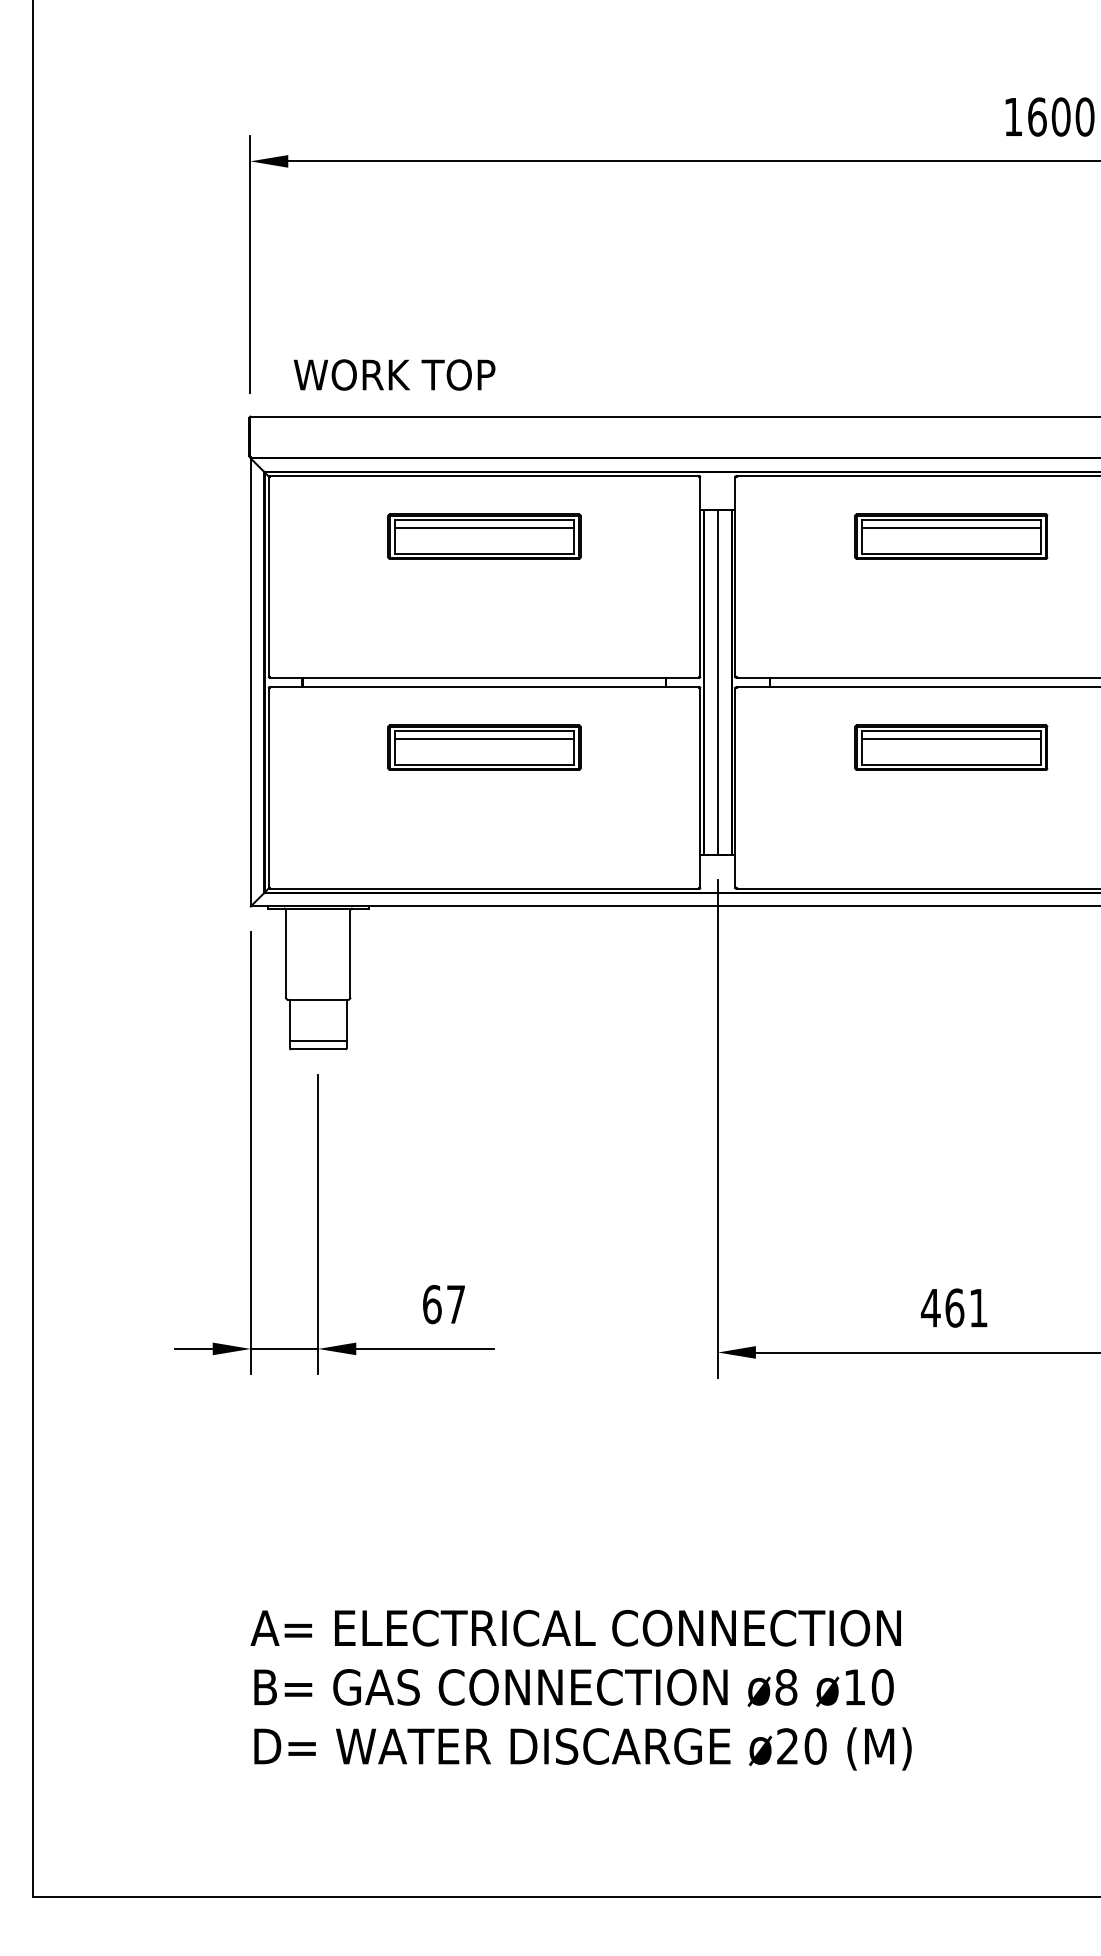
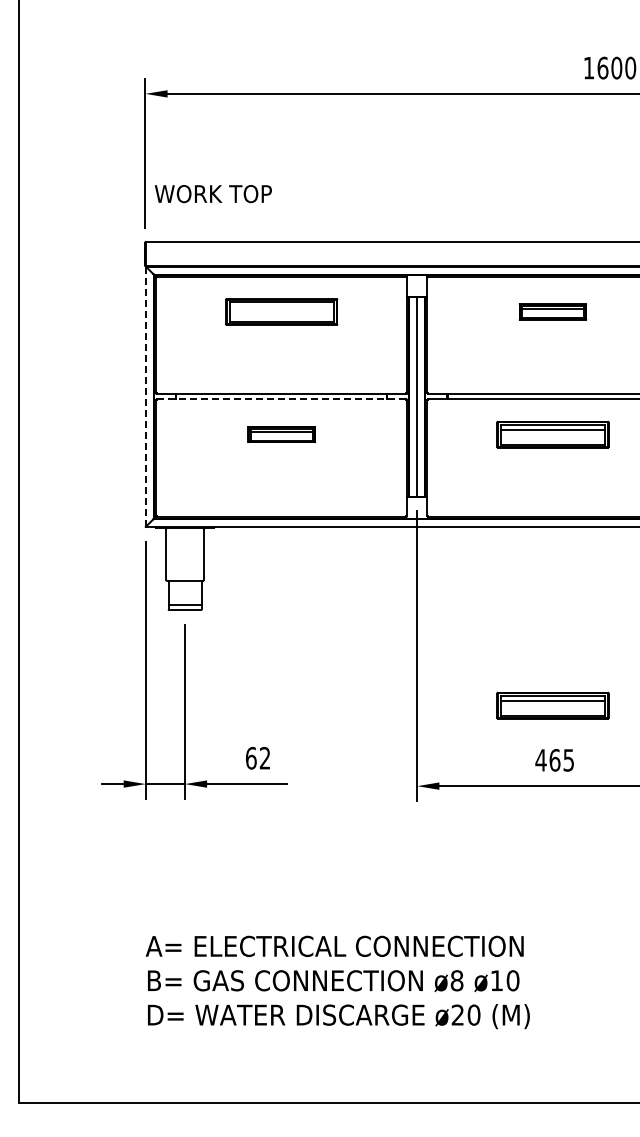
text: (393, 375) -> (212, 194), moved
line: (484, 528) -> (281, 307), removed
part: (950, 535) -> (552, 311), size x0.6
line: (250, 683) -> (145, 397), solid -> dashed
line: (484, 687) -> (281, 399), solid -> dashed
part: (484, 747) -> (281, 434), size x0.6
part: (950, 1213) -> (552, 705), added
text: (455, 1303) -> (264, 757), 67 -> 62
text: (978, 1308) -> (568, 760), 461 -> 465

